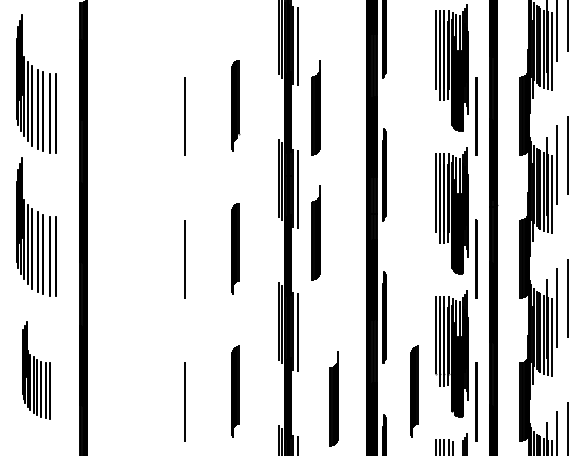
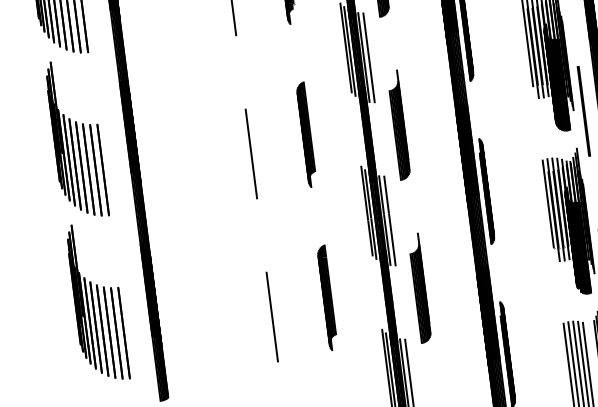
part: (315, 232) -> (398, 124), moved
part: (36, 369) -> (97, 301), size x1.43
part: (414, 391) -> (532, 271), removed
part: (333, 398) -> (419, 288), moved

